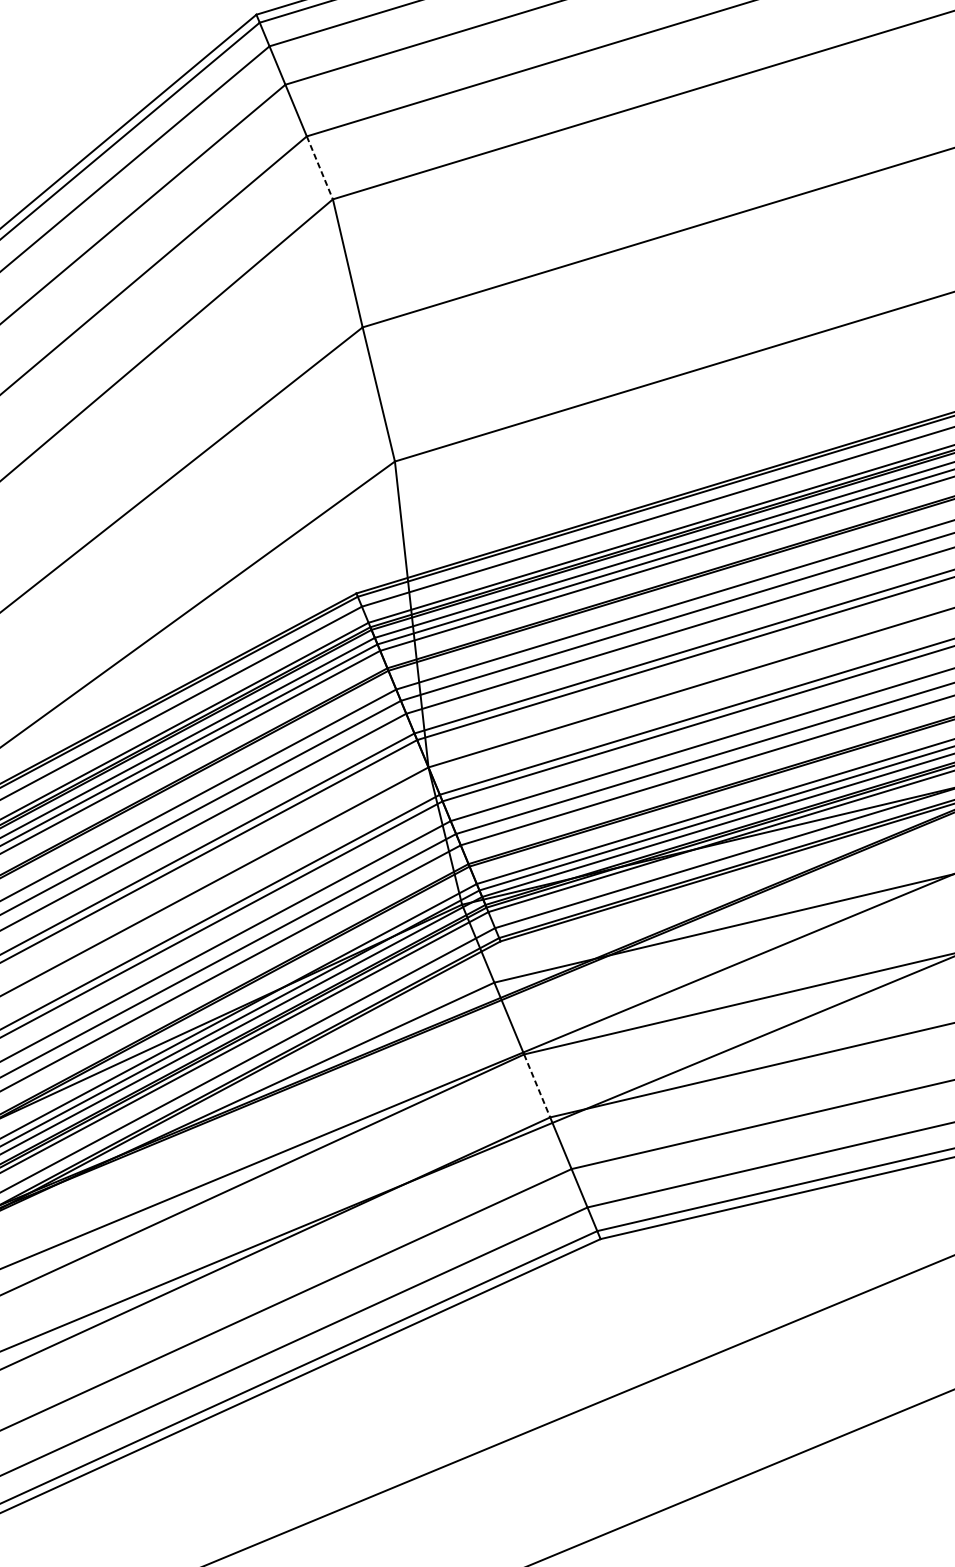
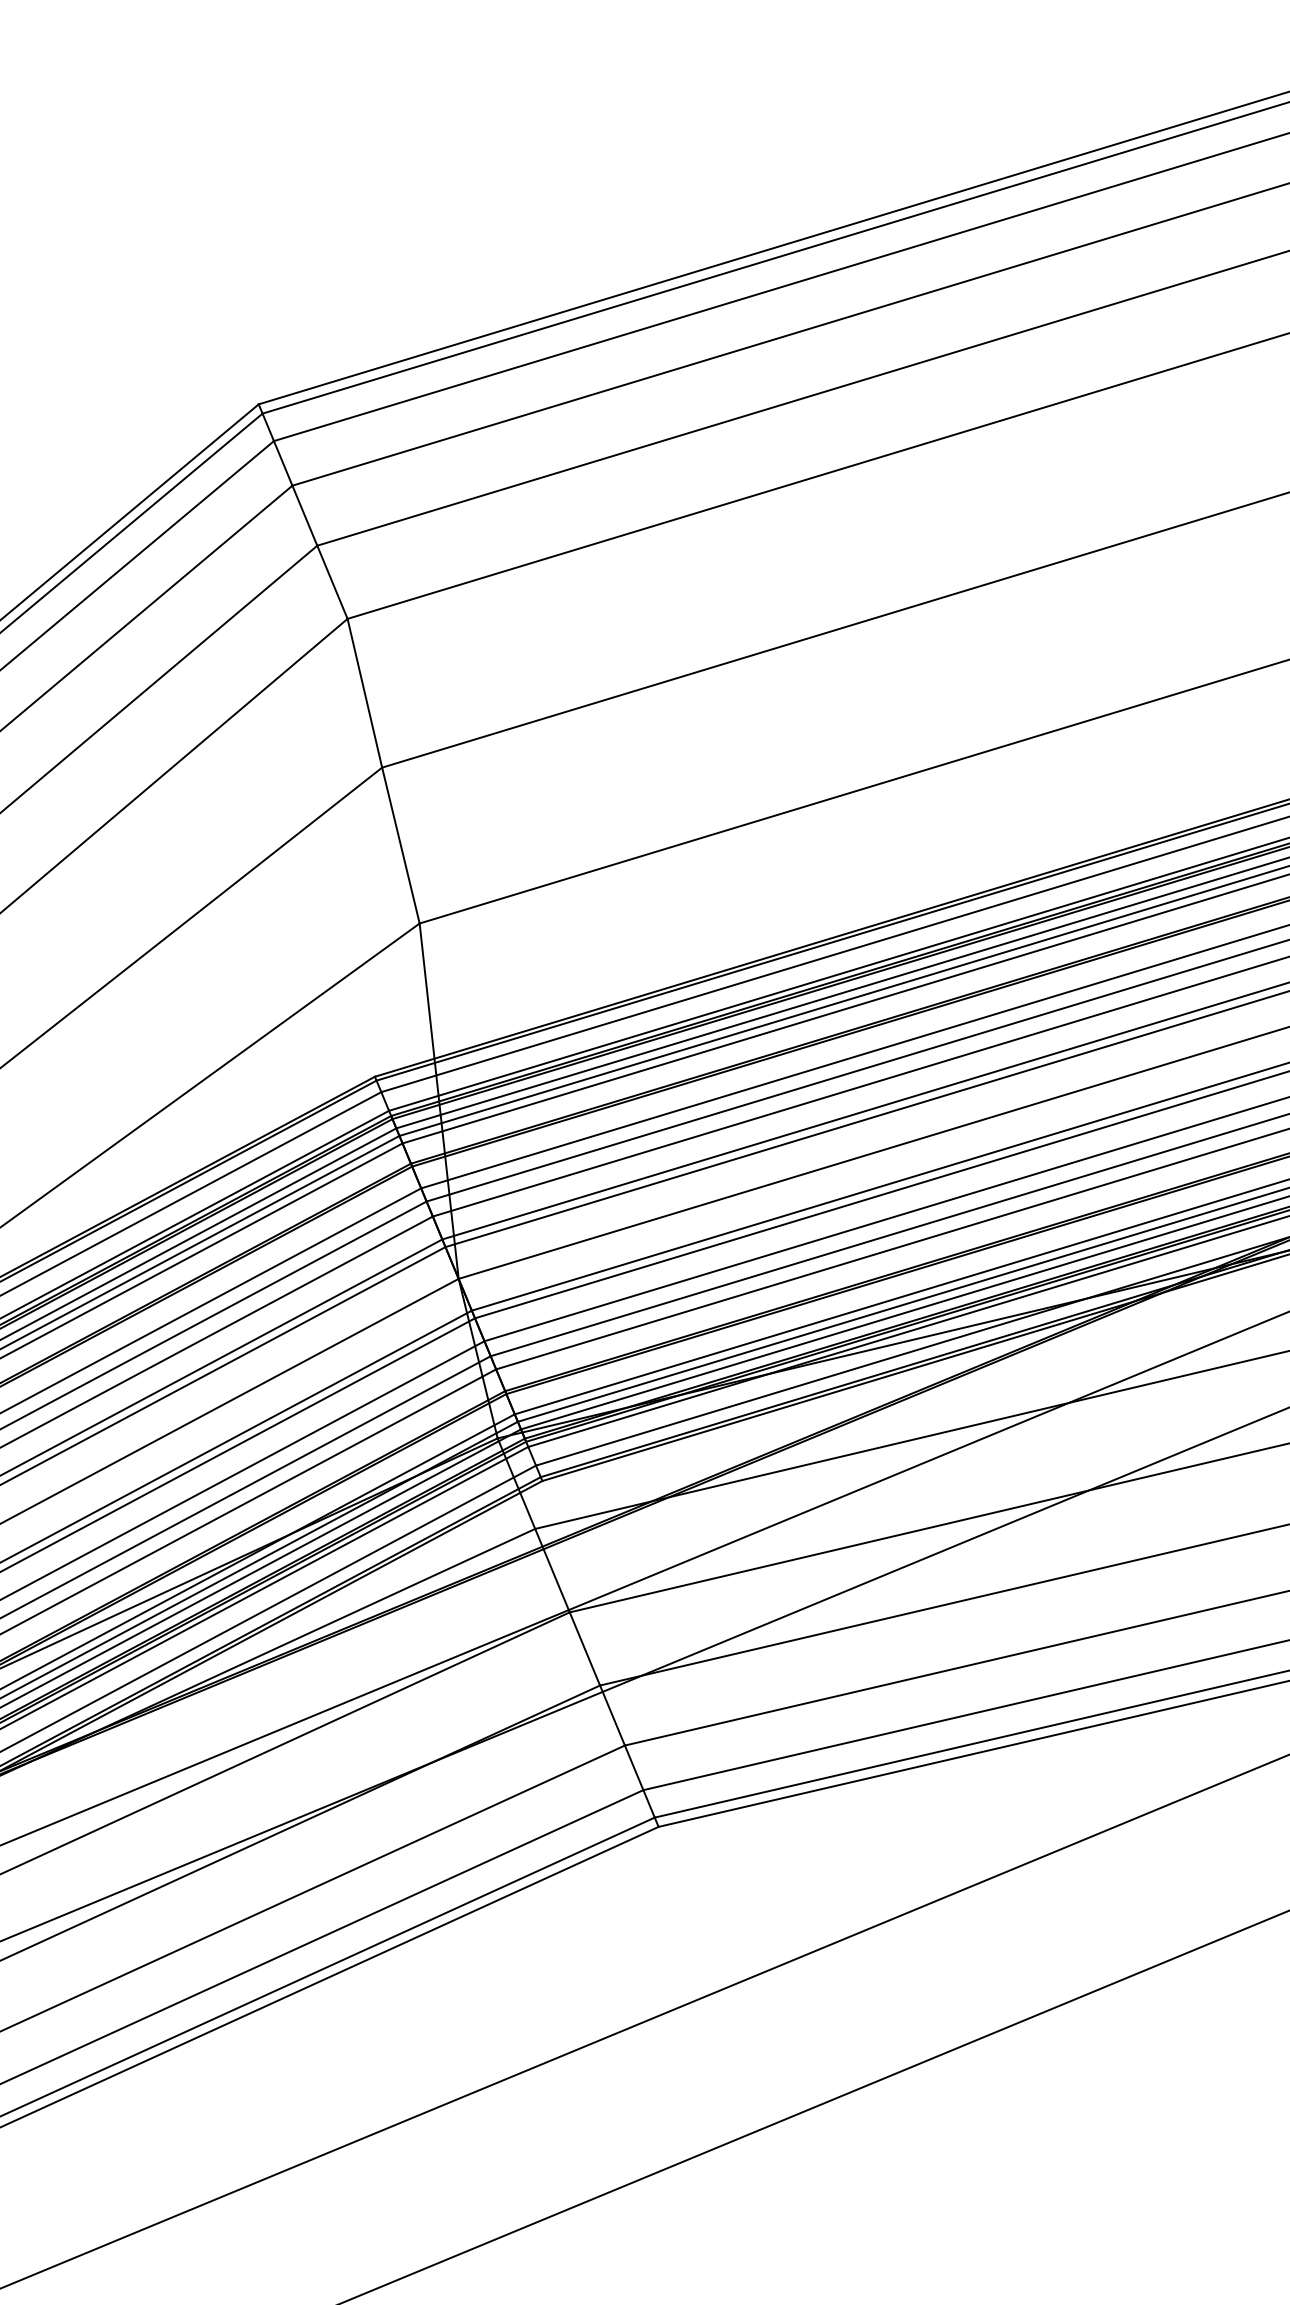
line: (319, 168) -> (332, 582), dashed -> solid
line: (536, 1085) -> (584, 1648), dashed -> solid

